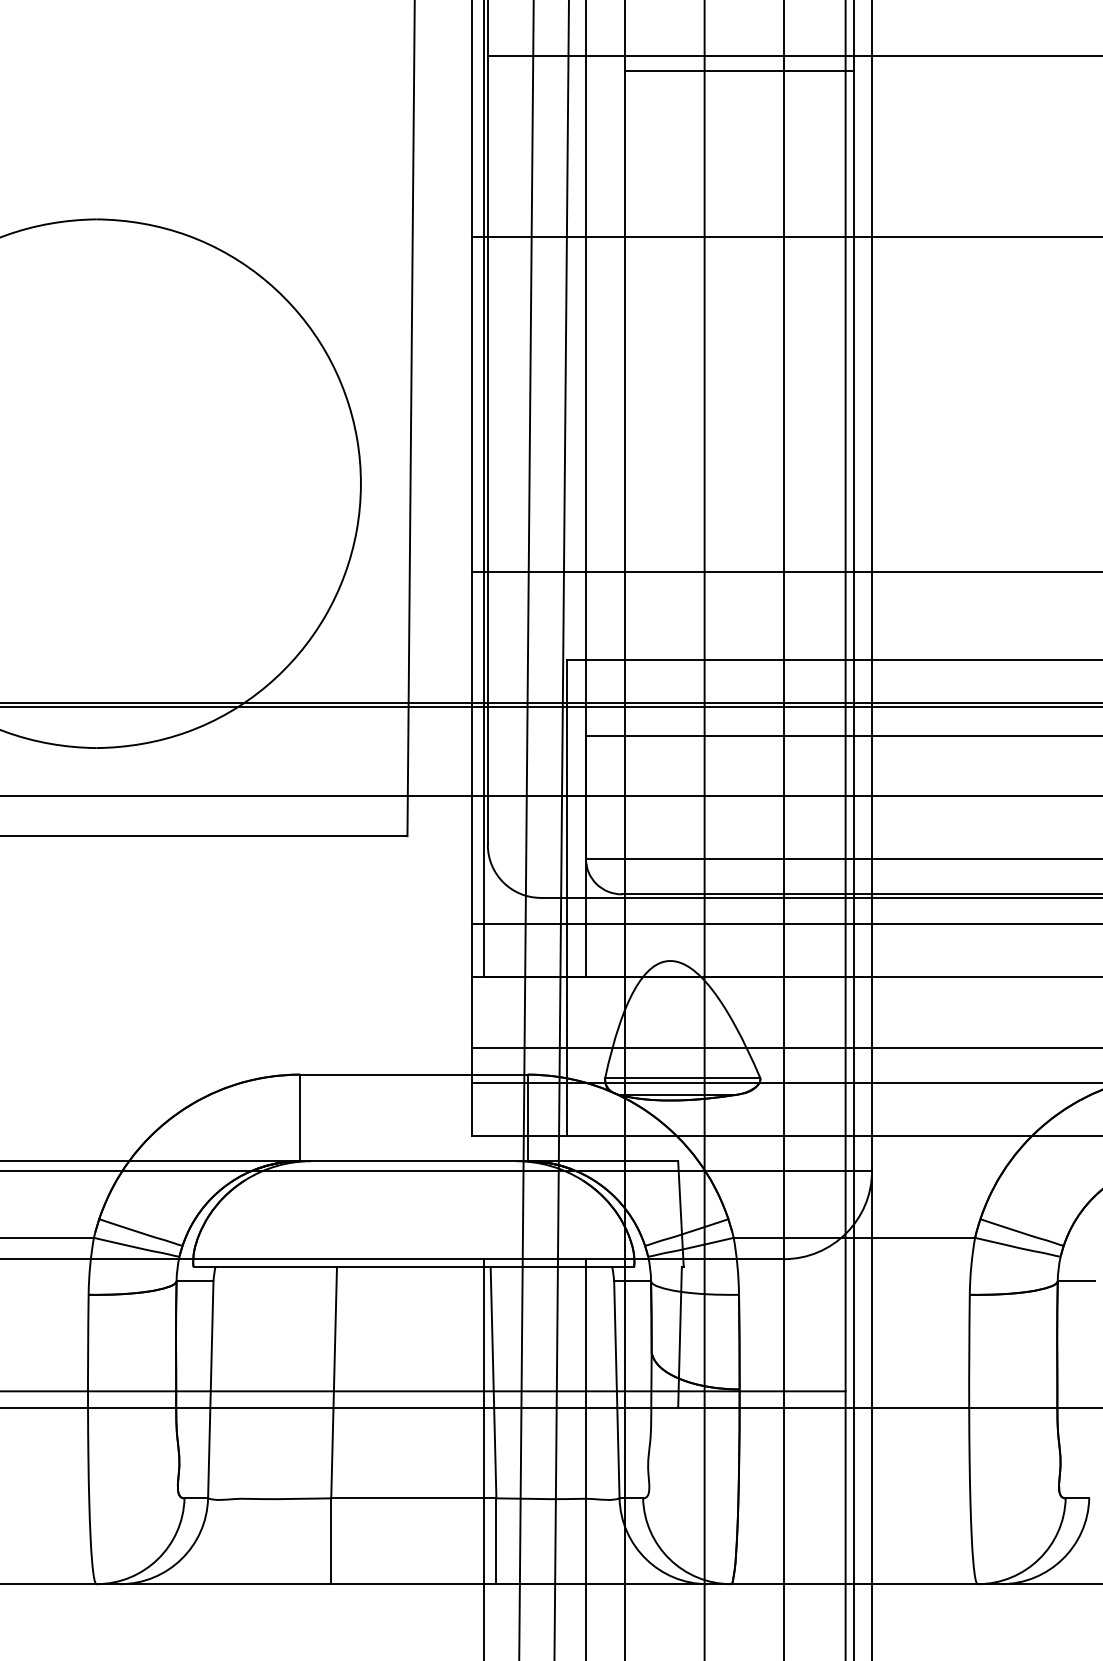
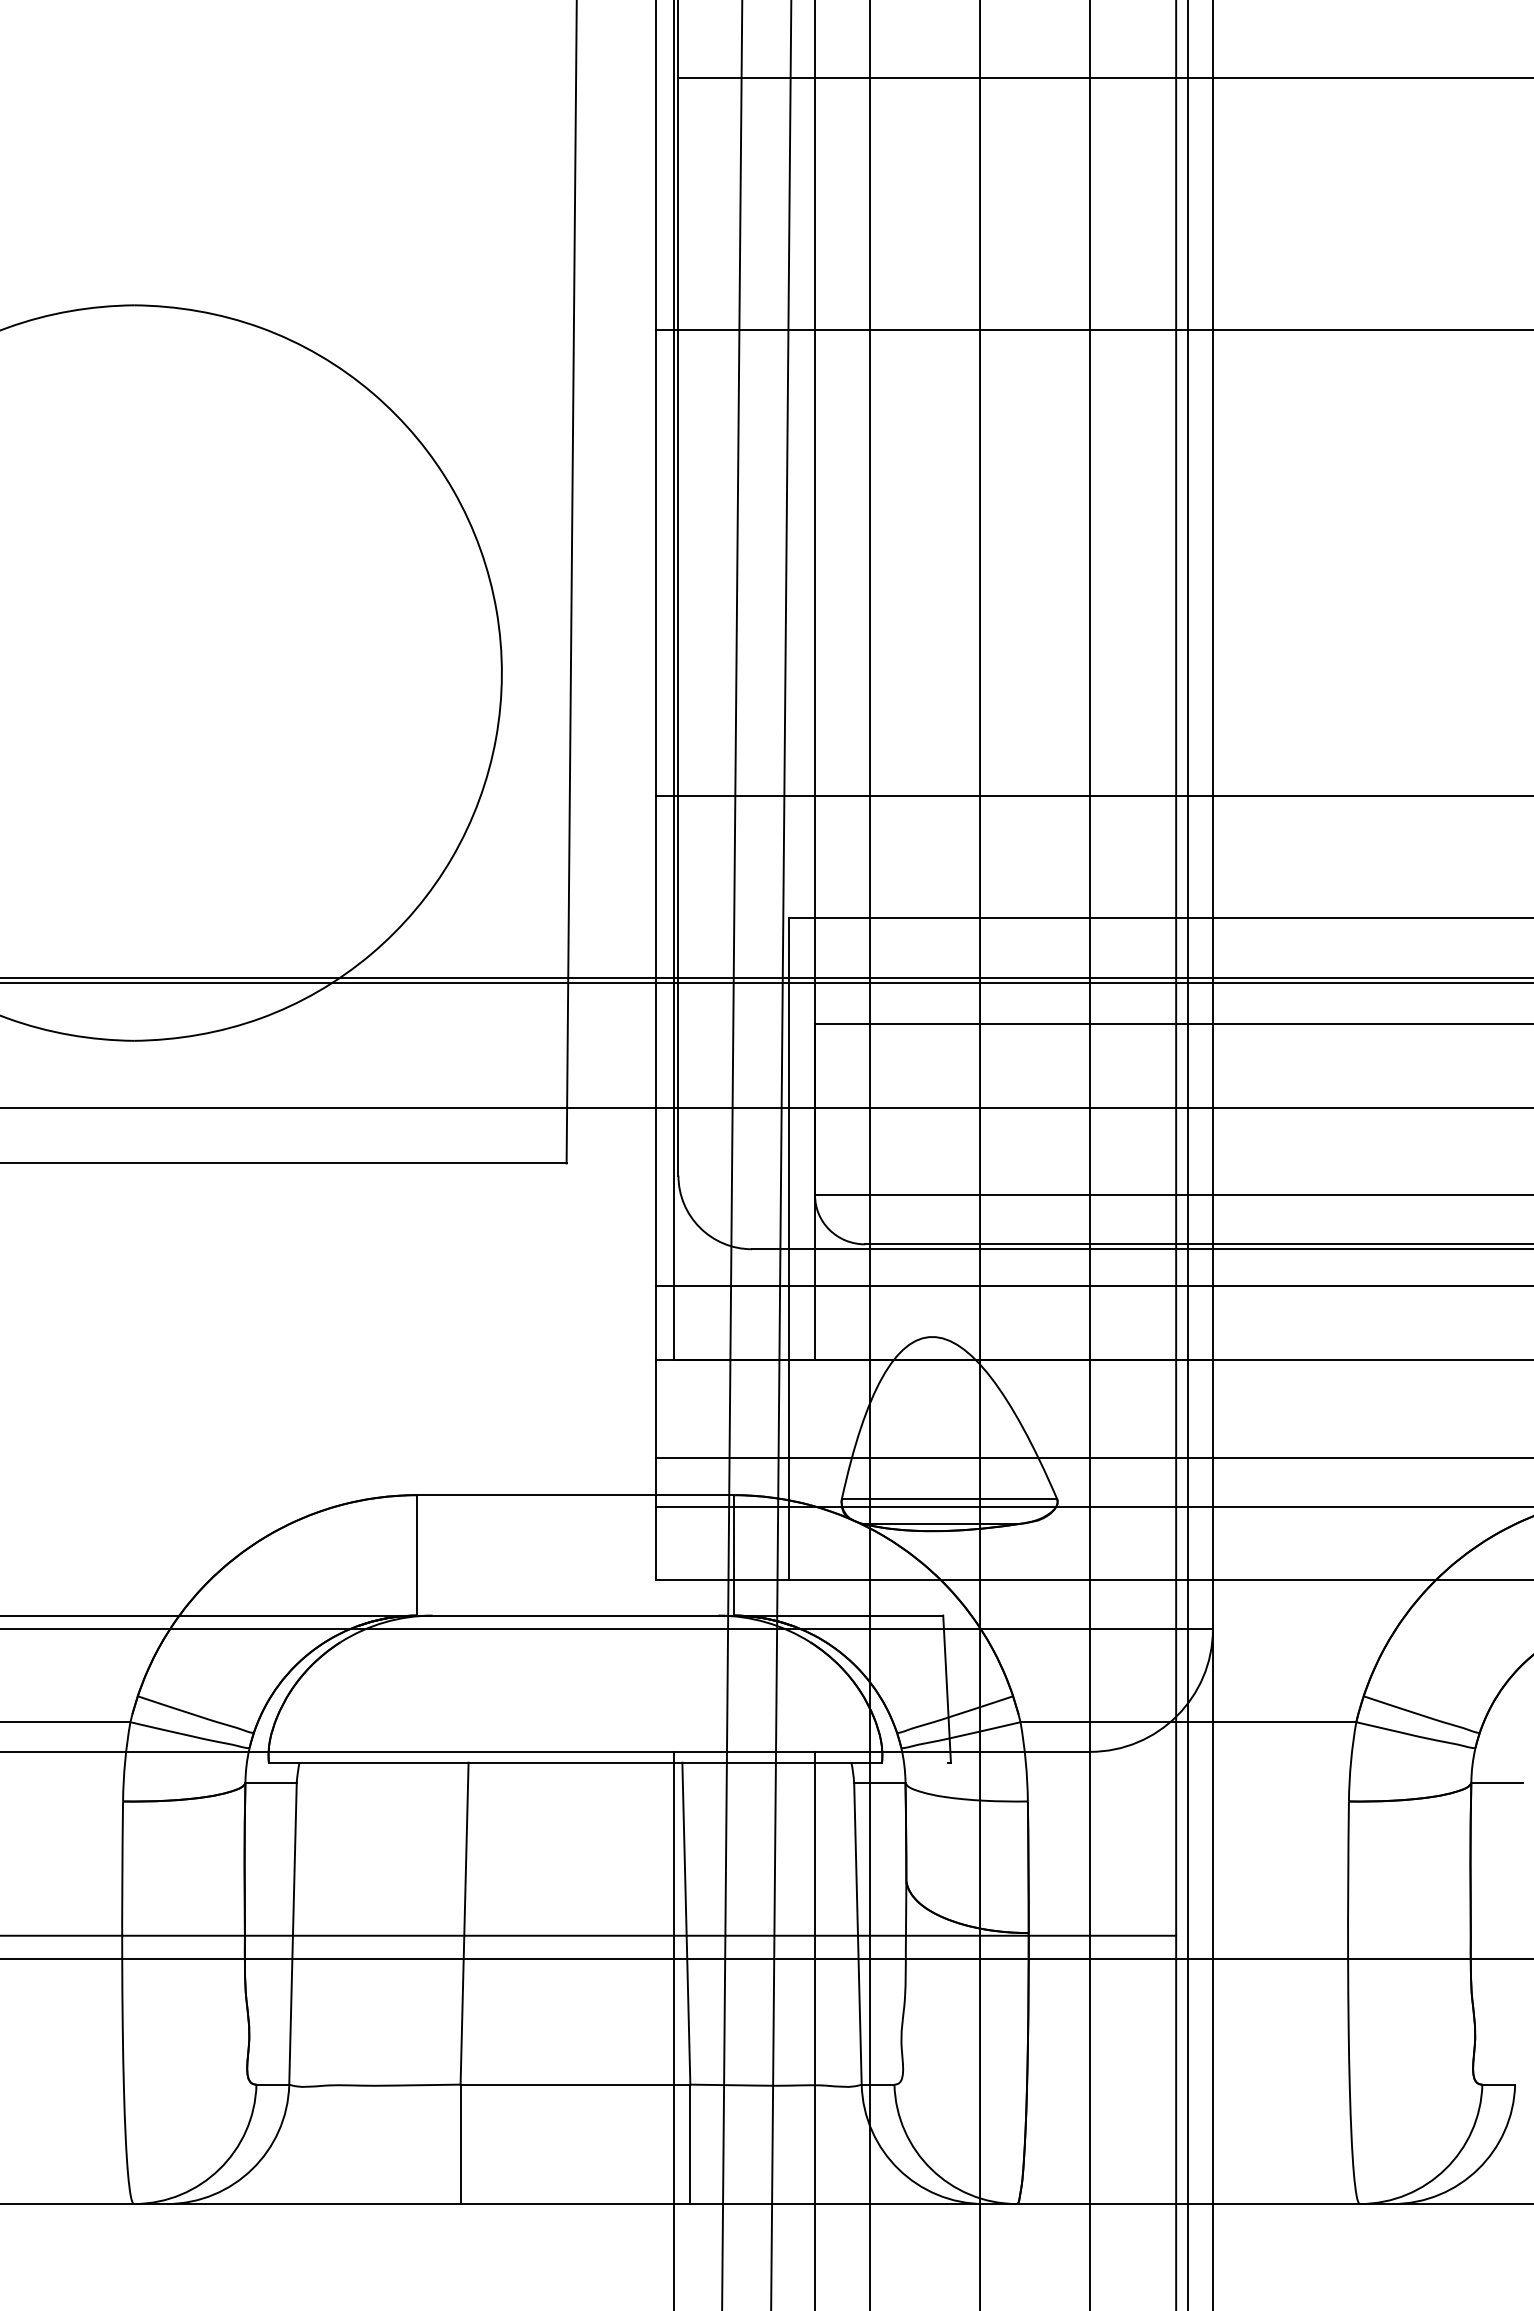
line: (739, 71) -> (1028, 99), removed
line: (679, 1337) -> (945, 1860), removed

